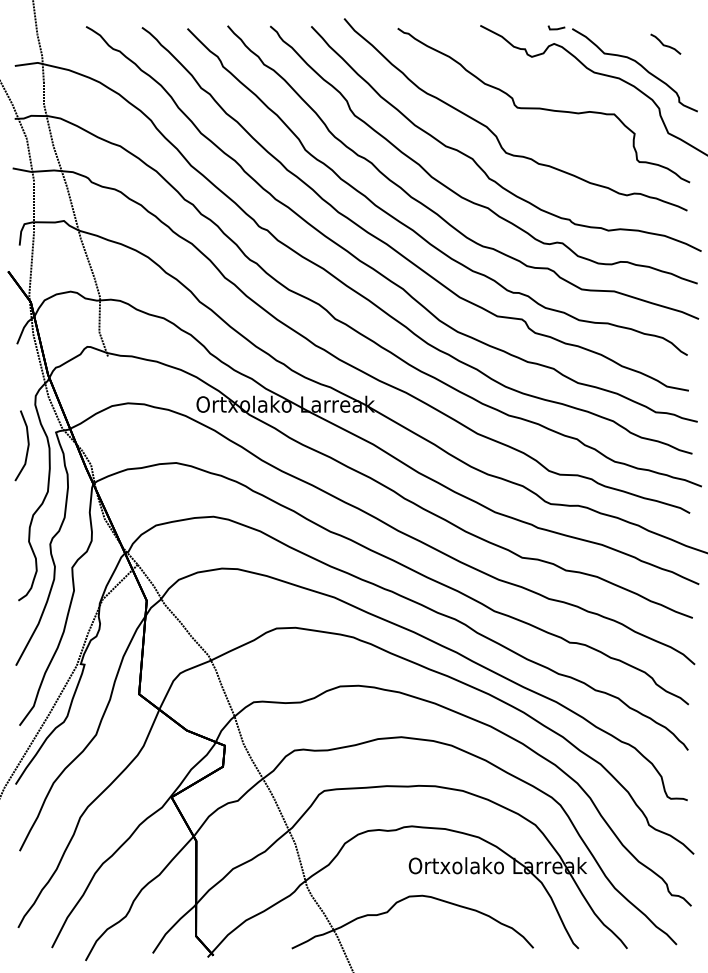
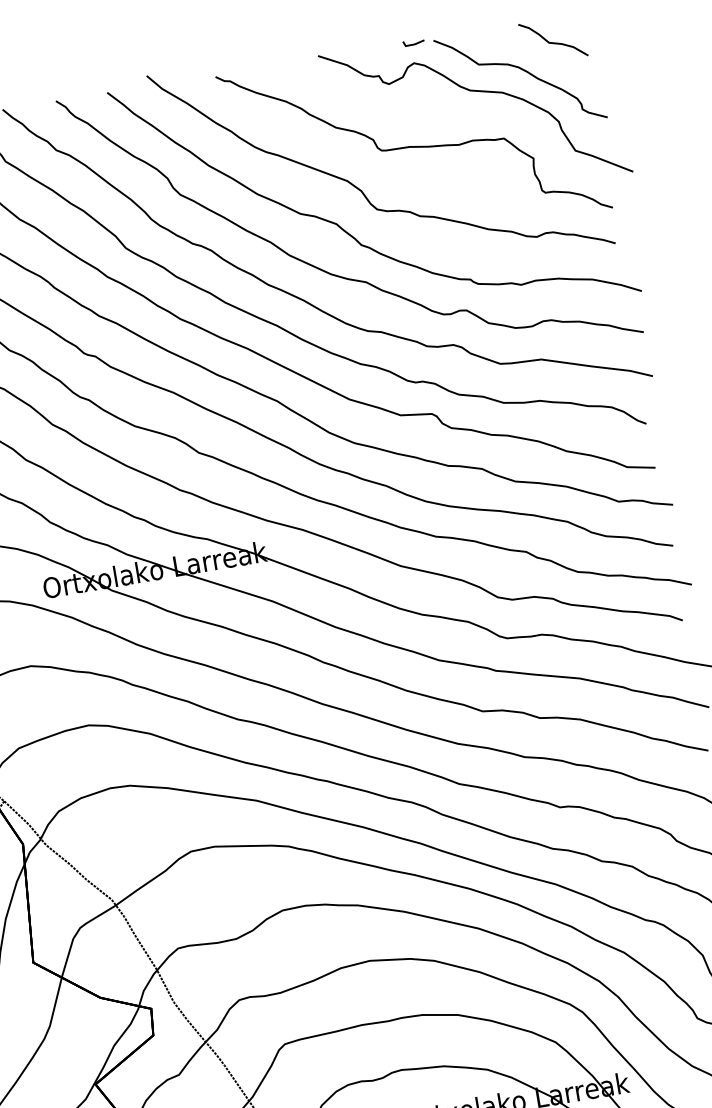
part: (665, 44) -> (553, 40), size x1.67

